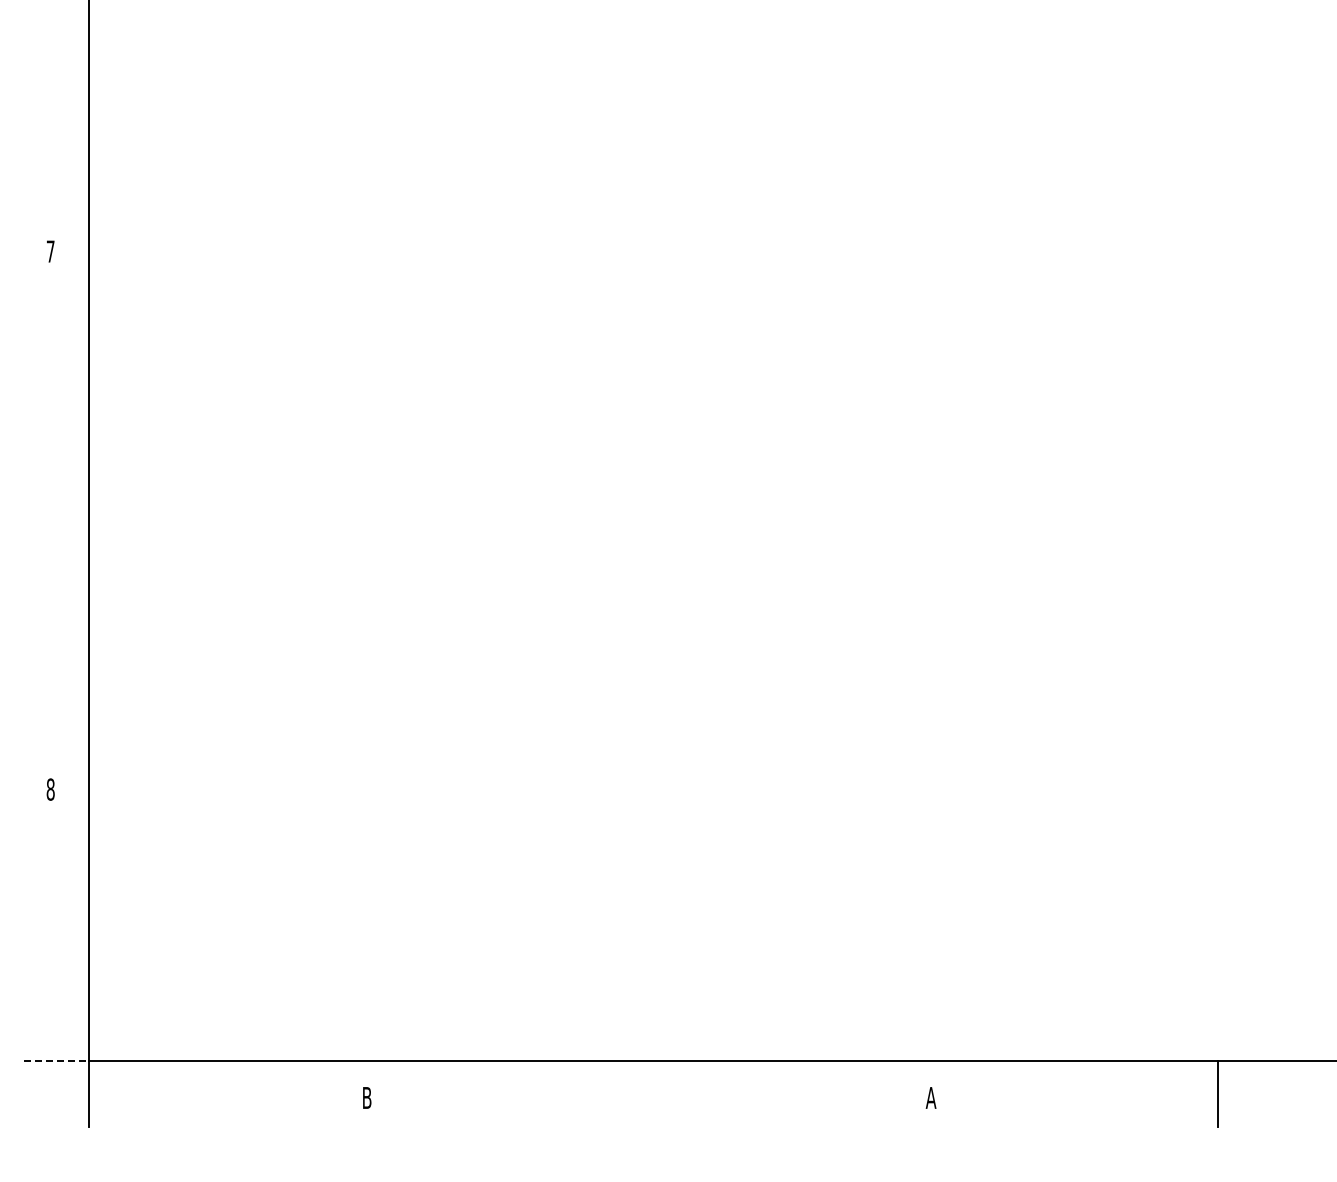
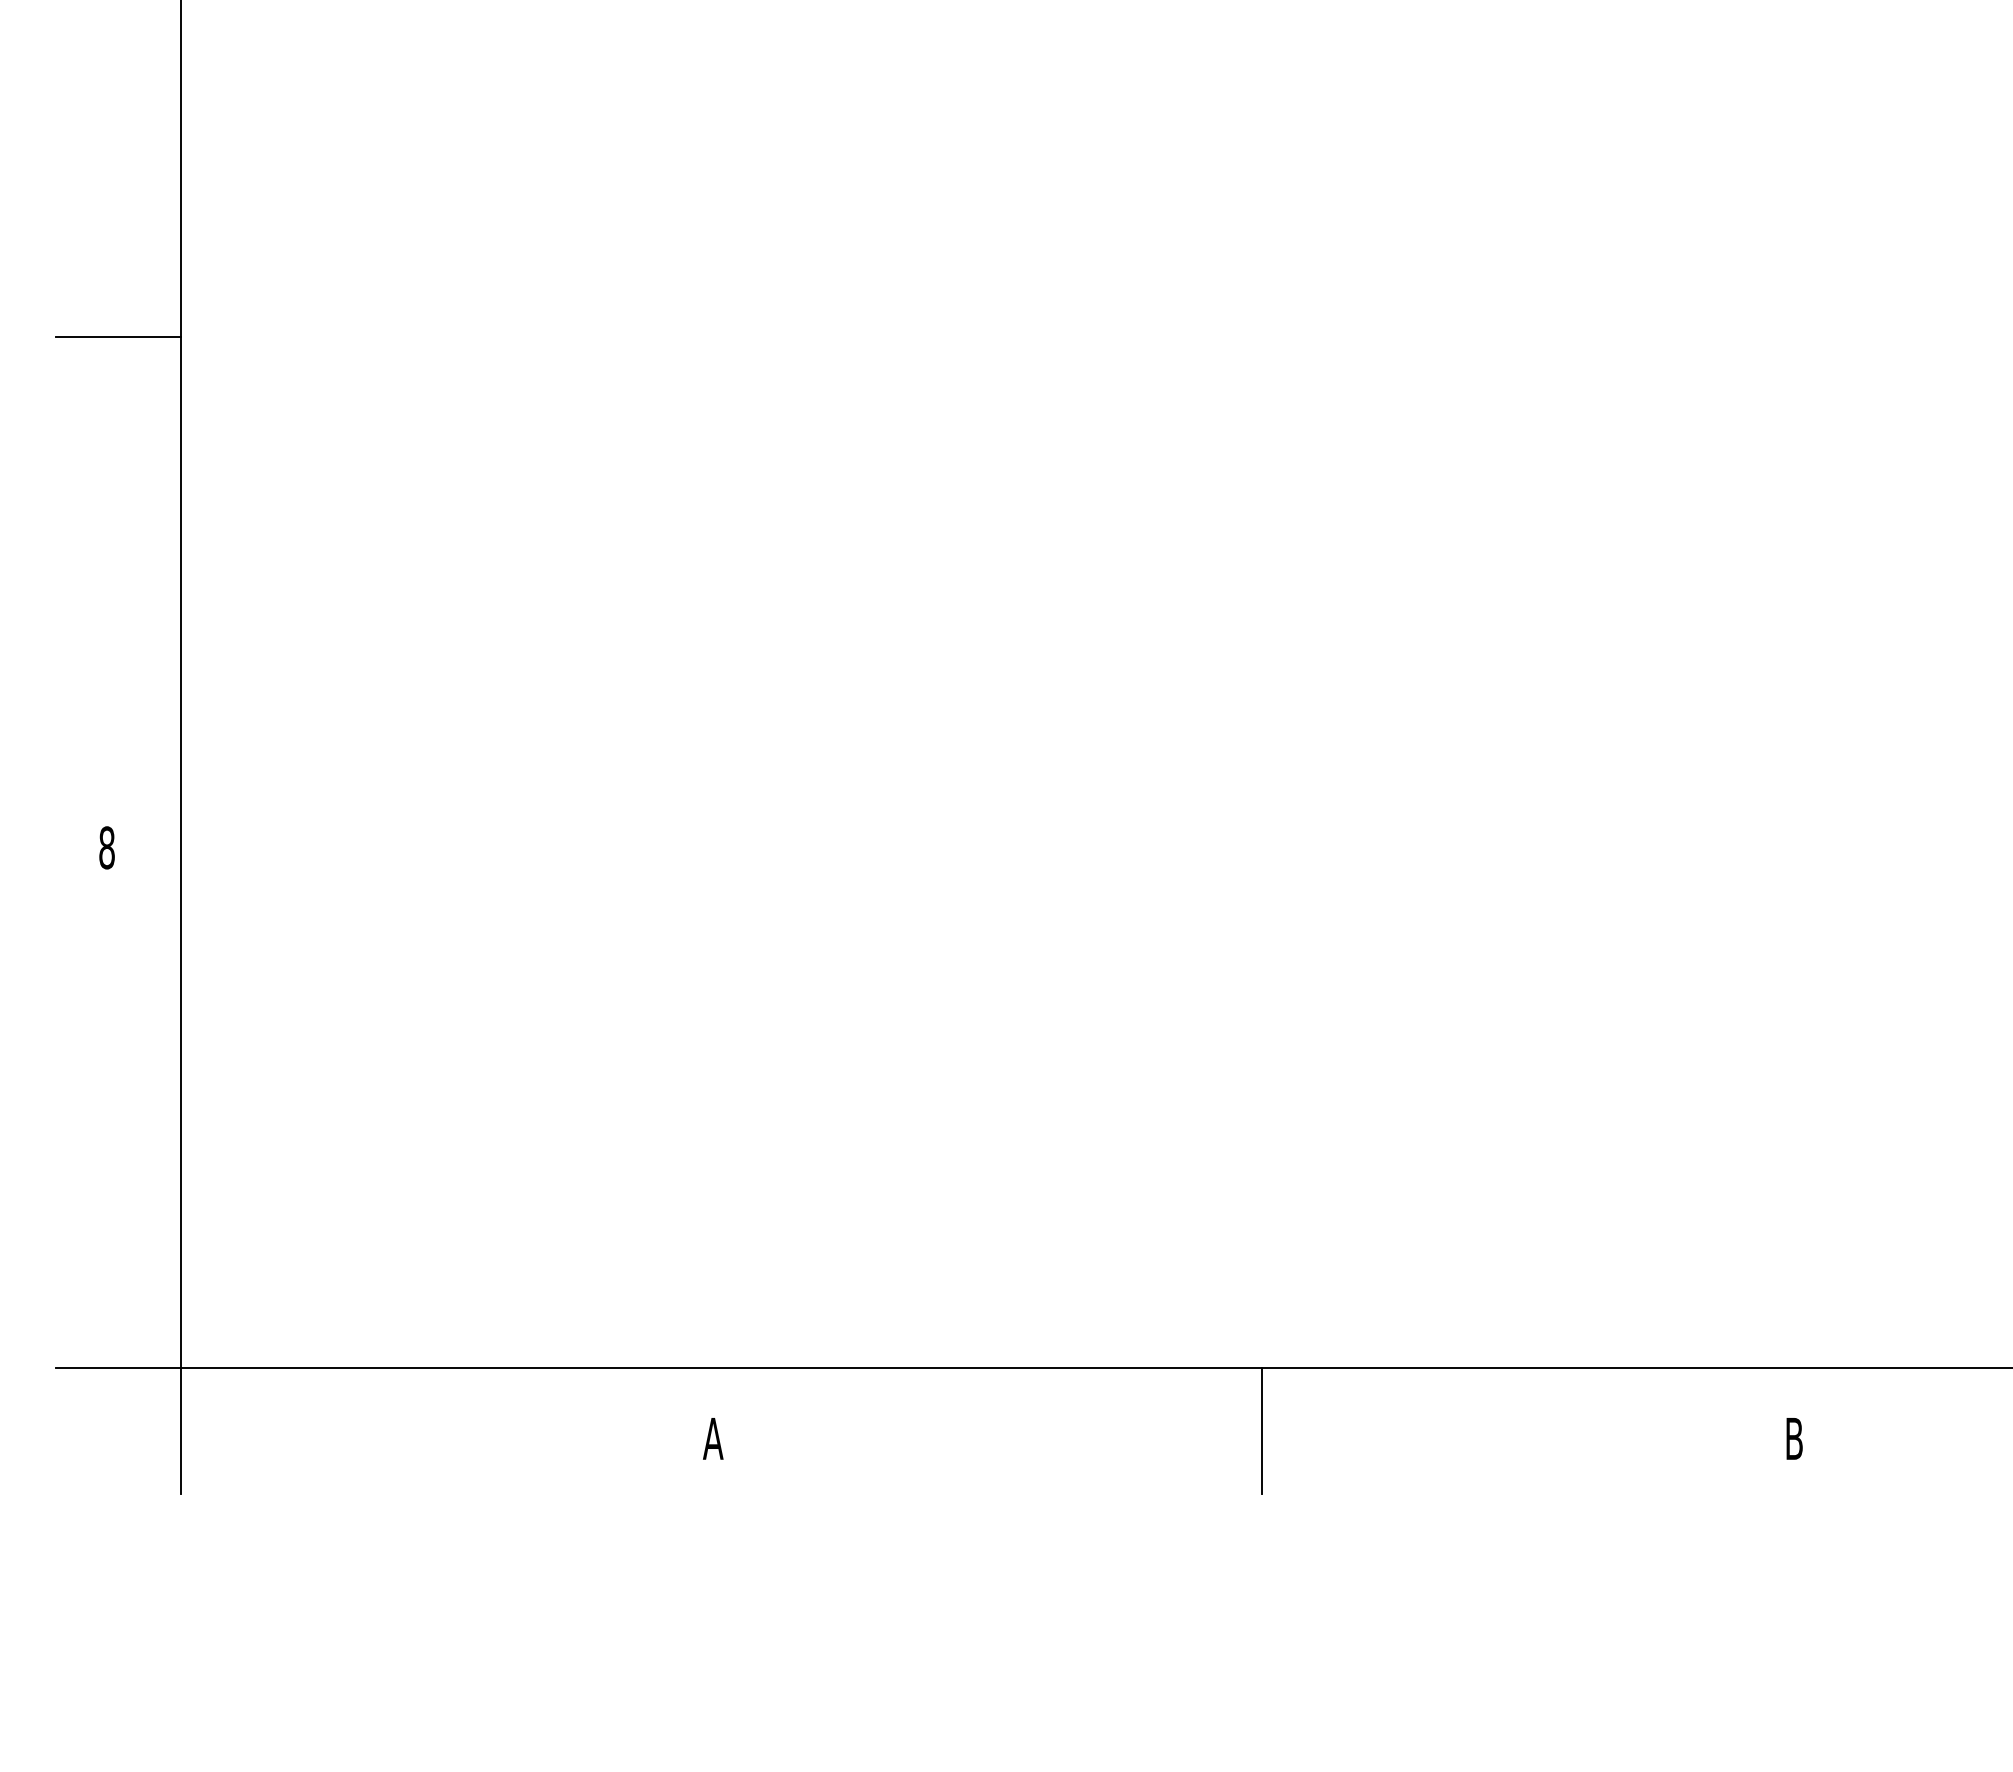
line: (56, 523) -> (118, 337), added
line: (56, 1061) -> (118, 1368), dashed -> solid
line: (653, 1093) -> (1262, 1430), added
text: (366, 1097) -> (712, 1437), B -> A
text: (930, 1097) -> (1793, 1437), A -> B

